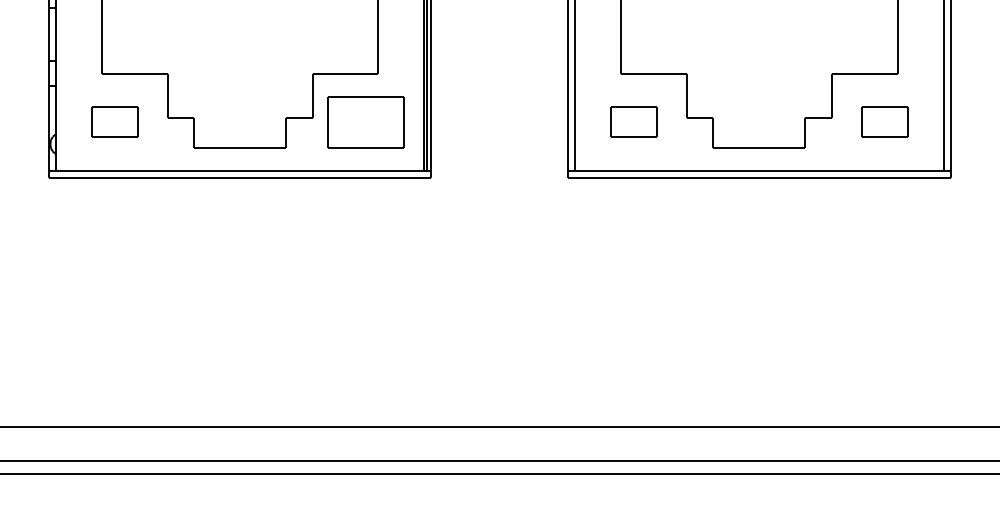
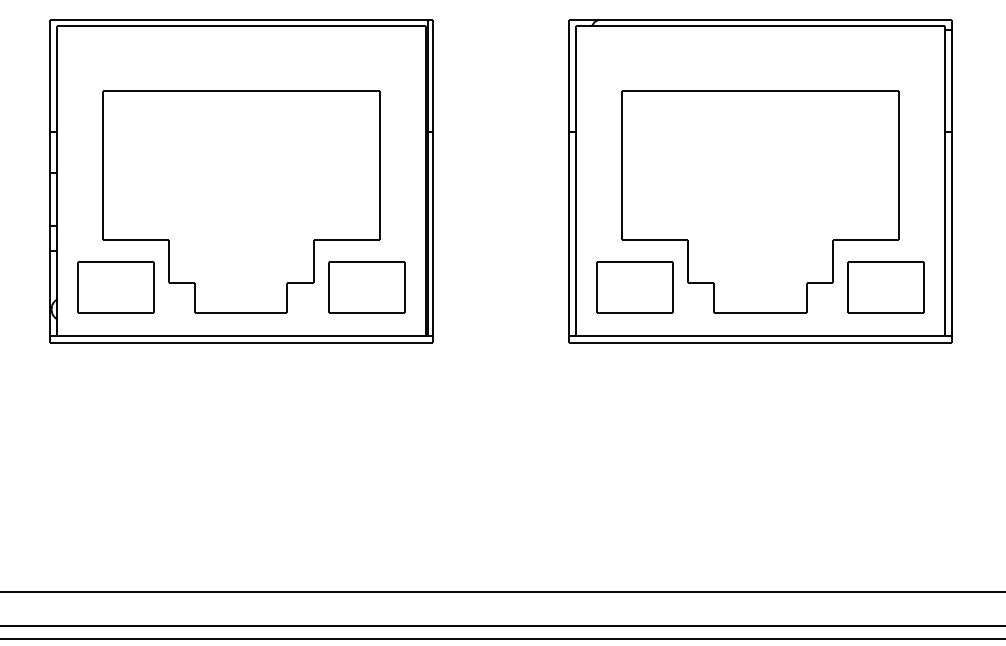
part: (114, 122) -> (115, 287), size x1.67
part: (633, 122) -> (634, 287), size x1.67
part: (884, 122) -> (885, 287), size x1.67

